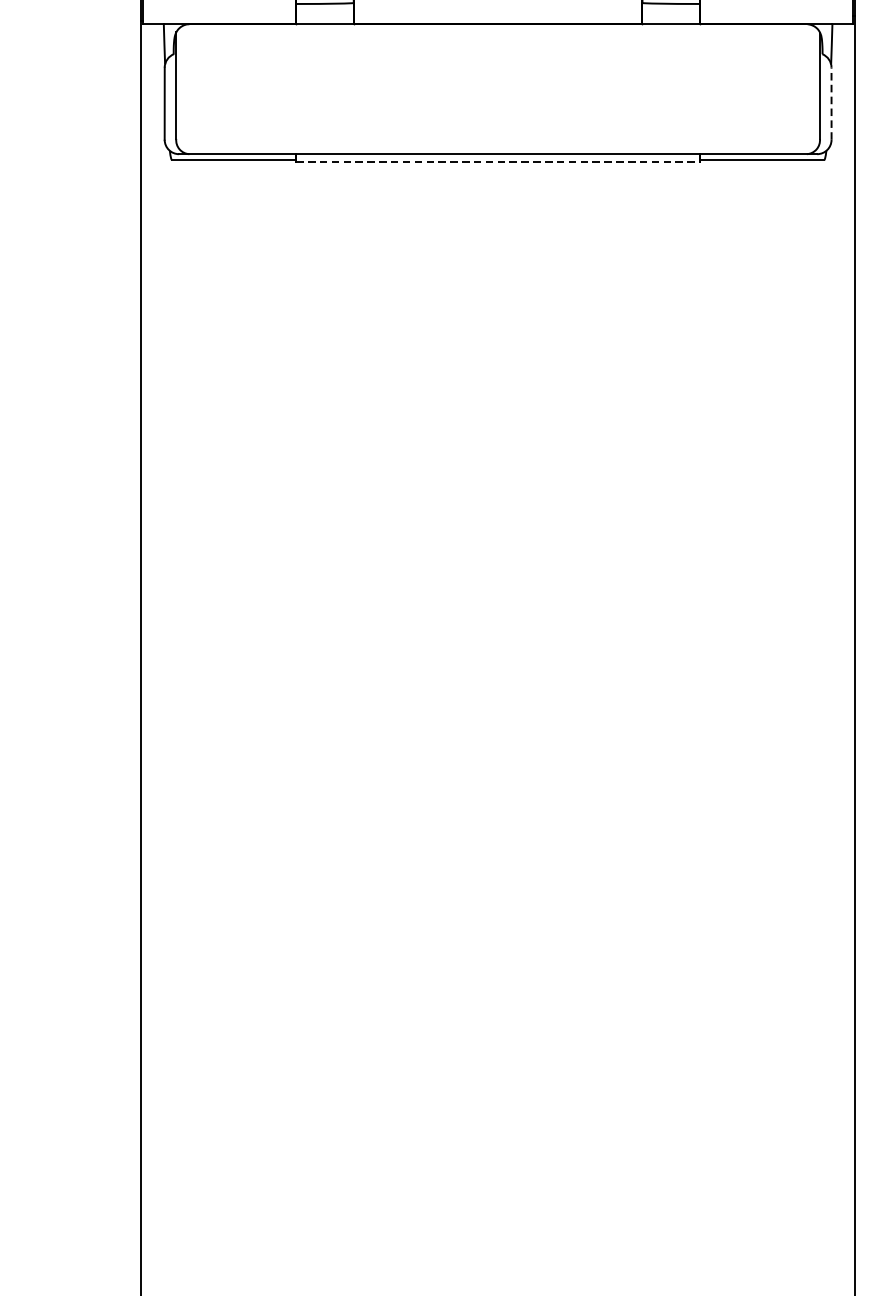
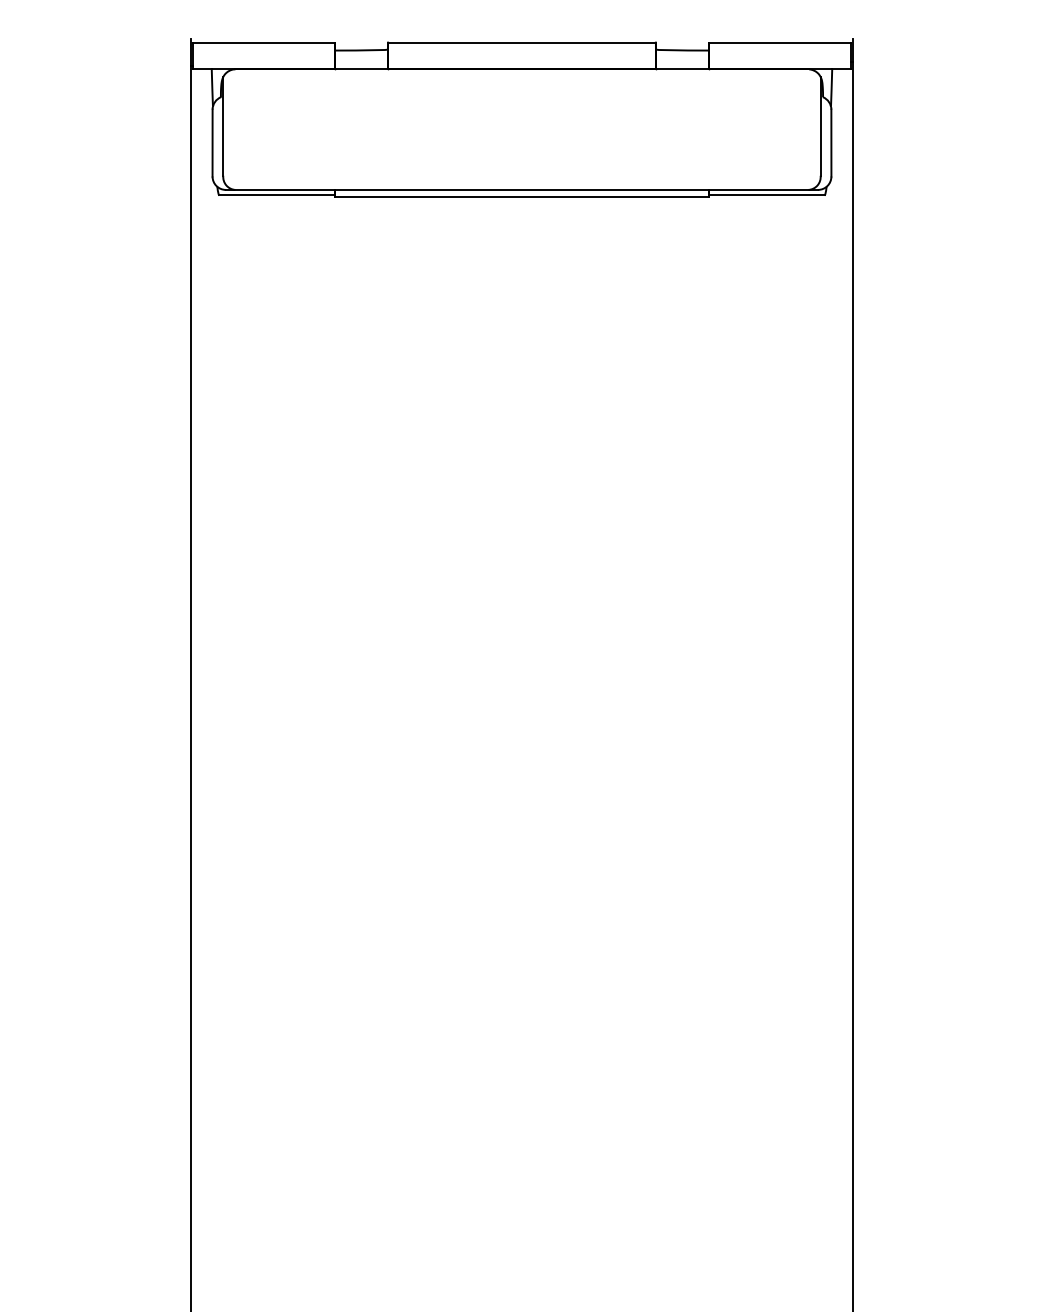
line: (831, 103) -> (831, 142), dashed -> solid
line: (498, 161) -> (522, 196), dashed -> solid

